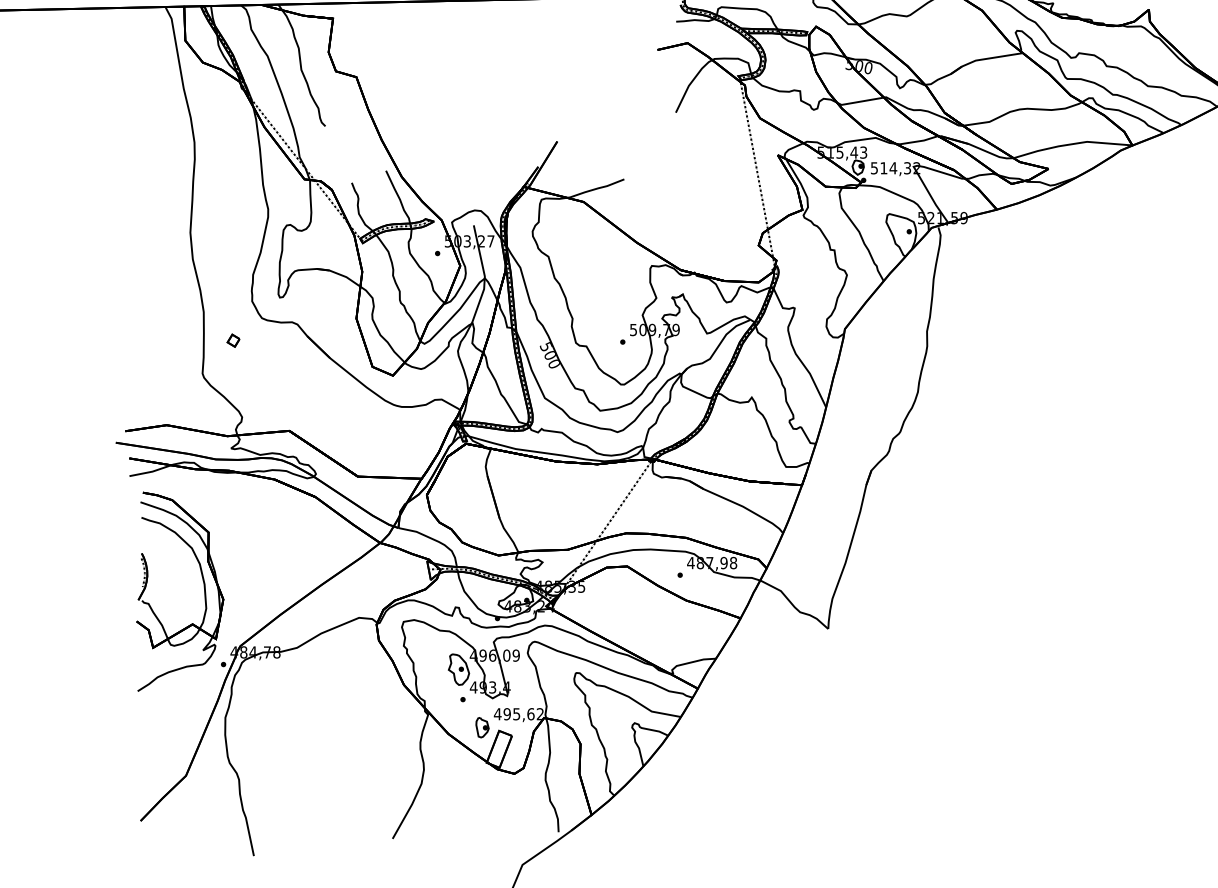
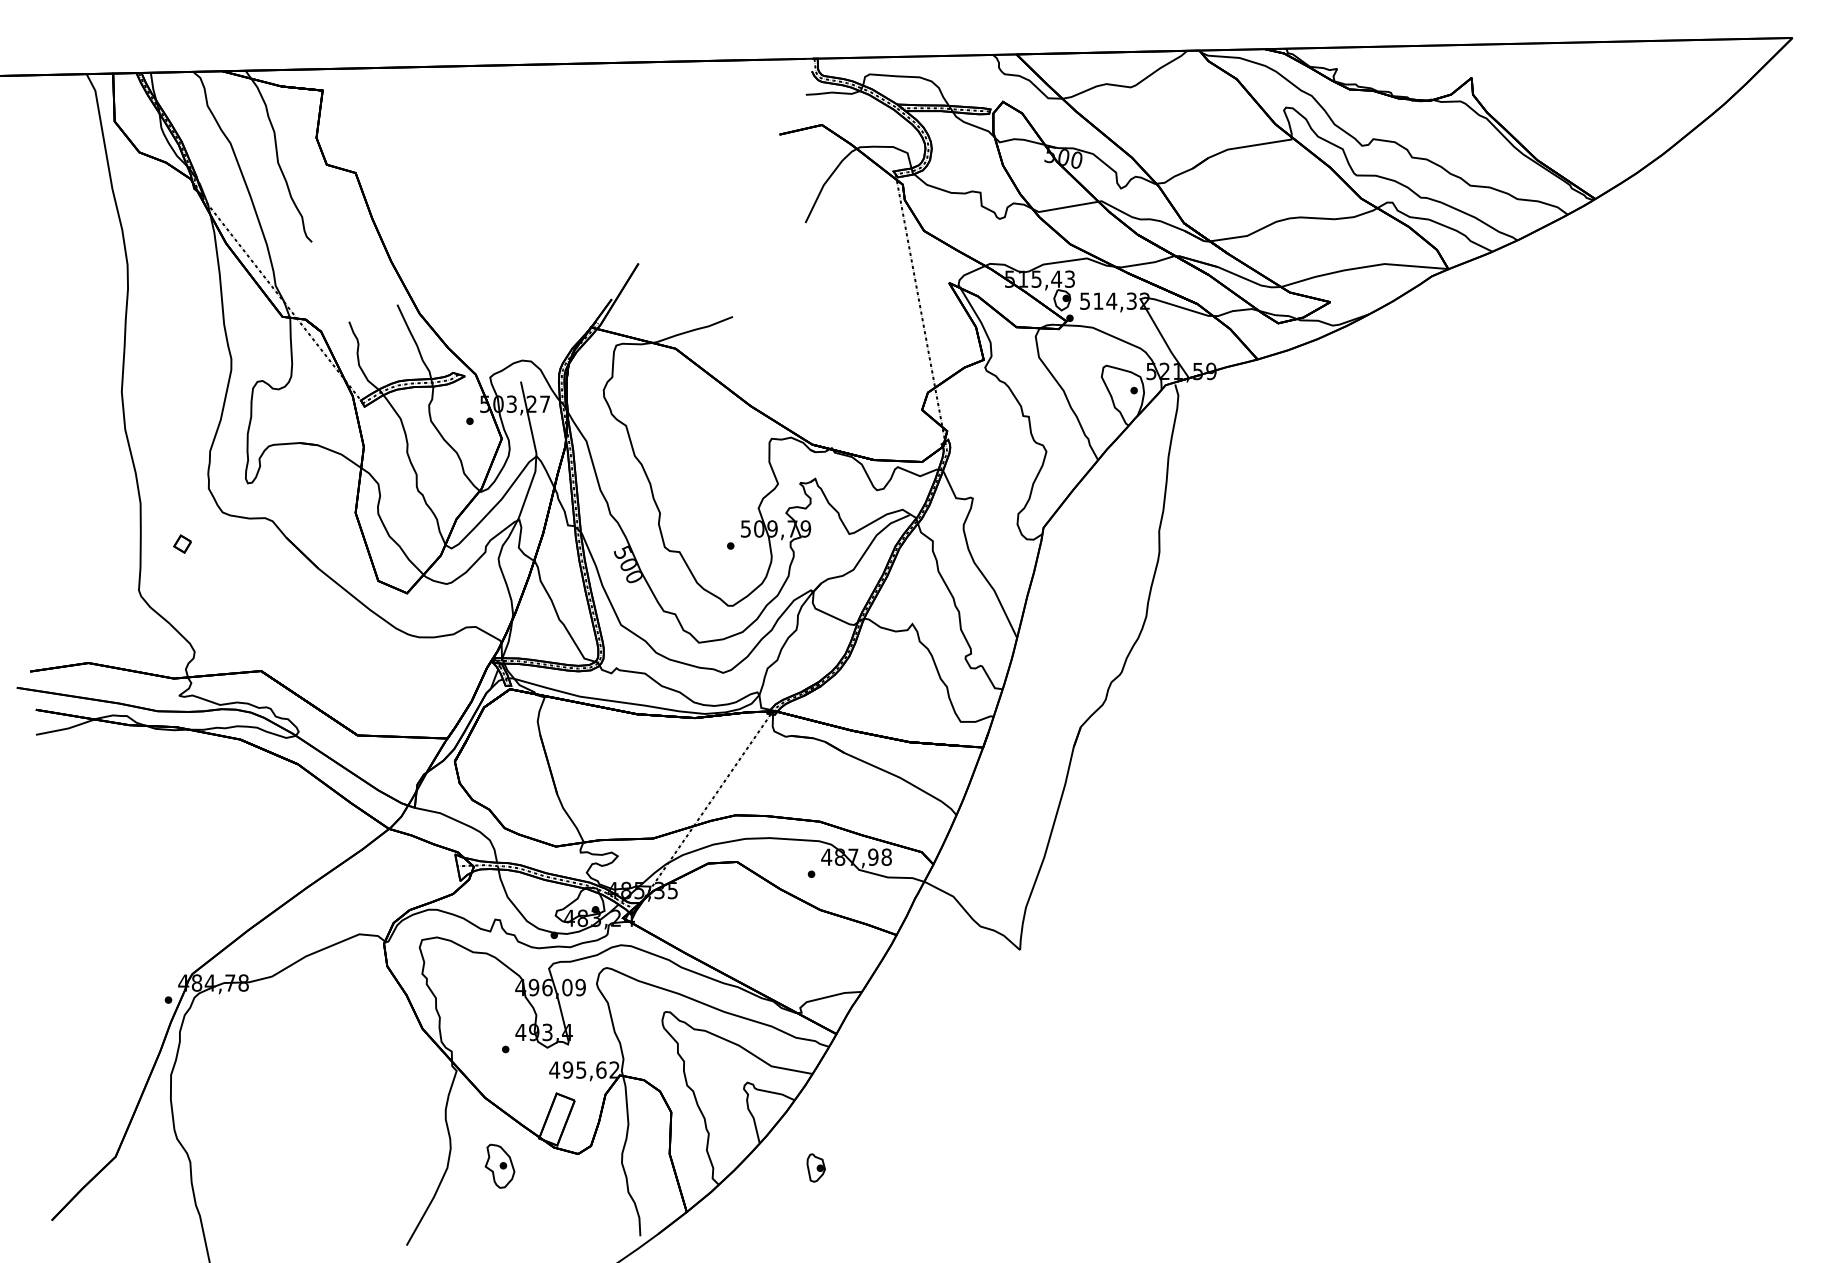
part: (204, 591) -> (141, 897), removed
part: (458, 669) -> (499, 1165), moved
part: (482, 727) -> (815, 1167), moved

